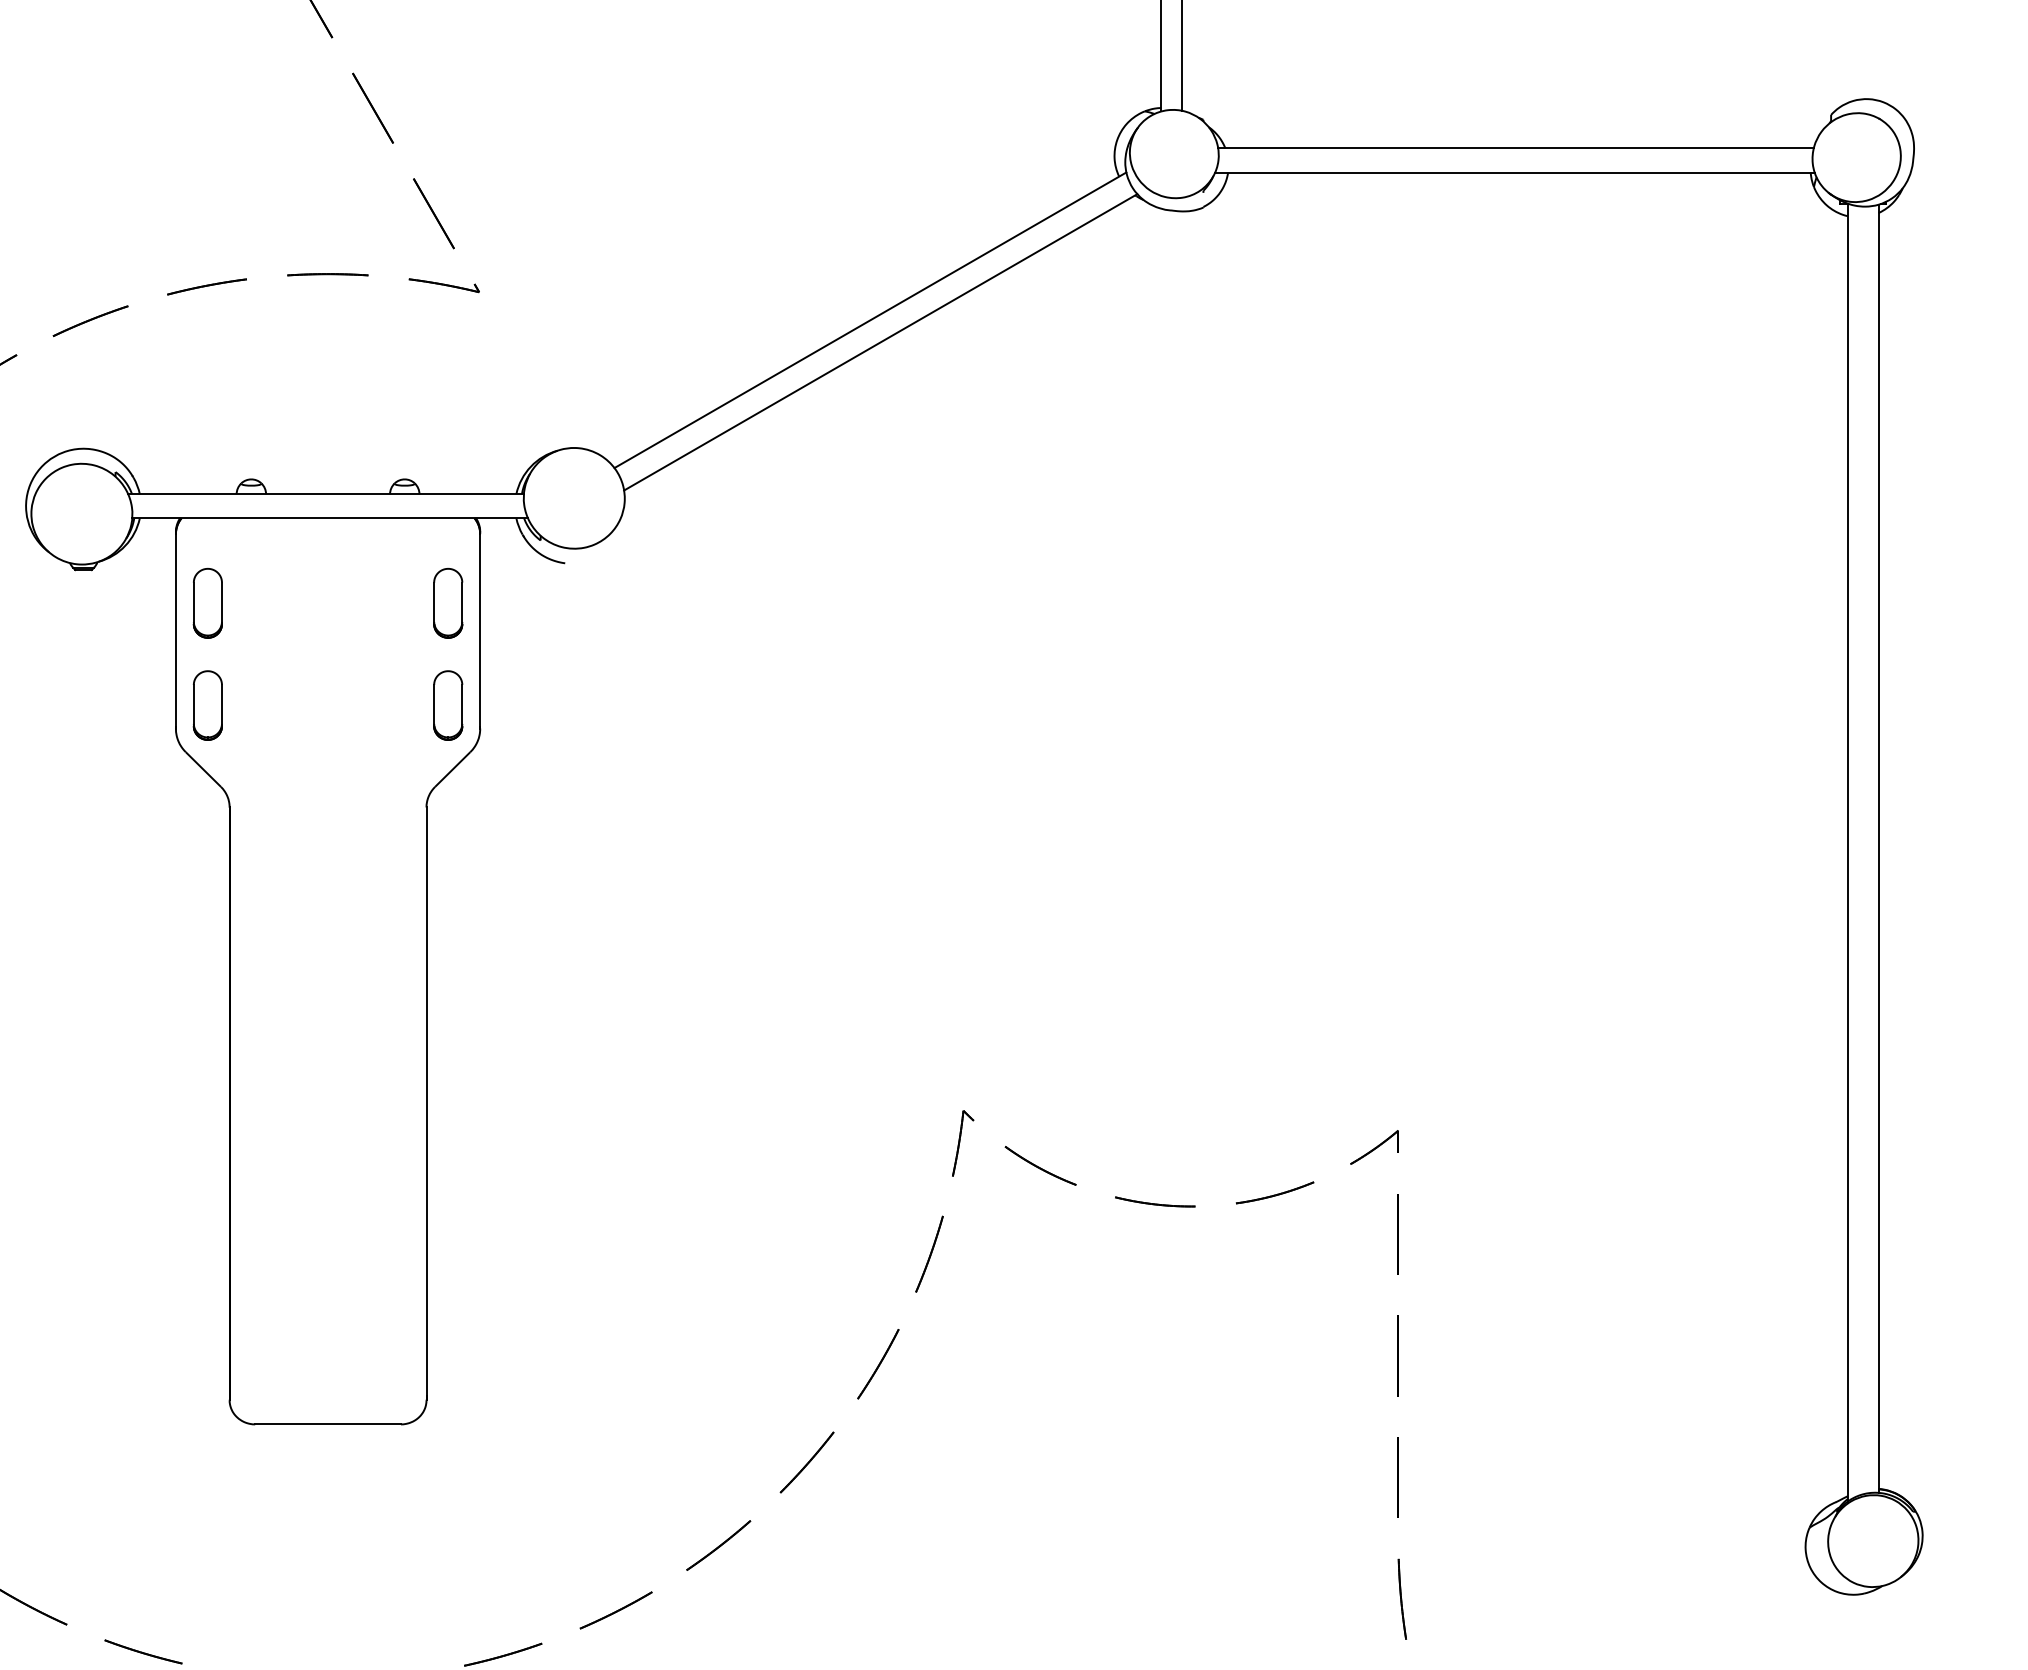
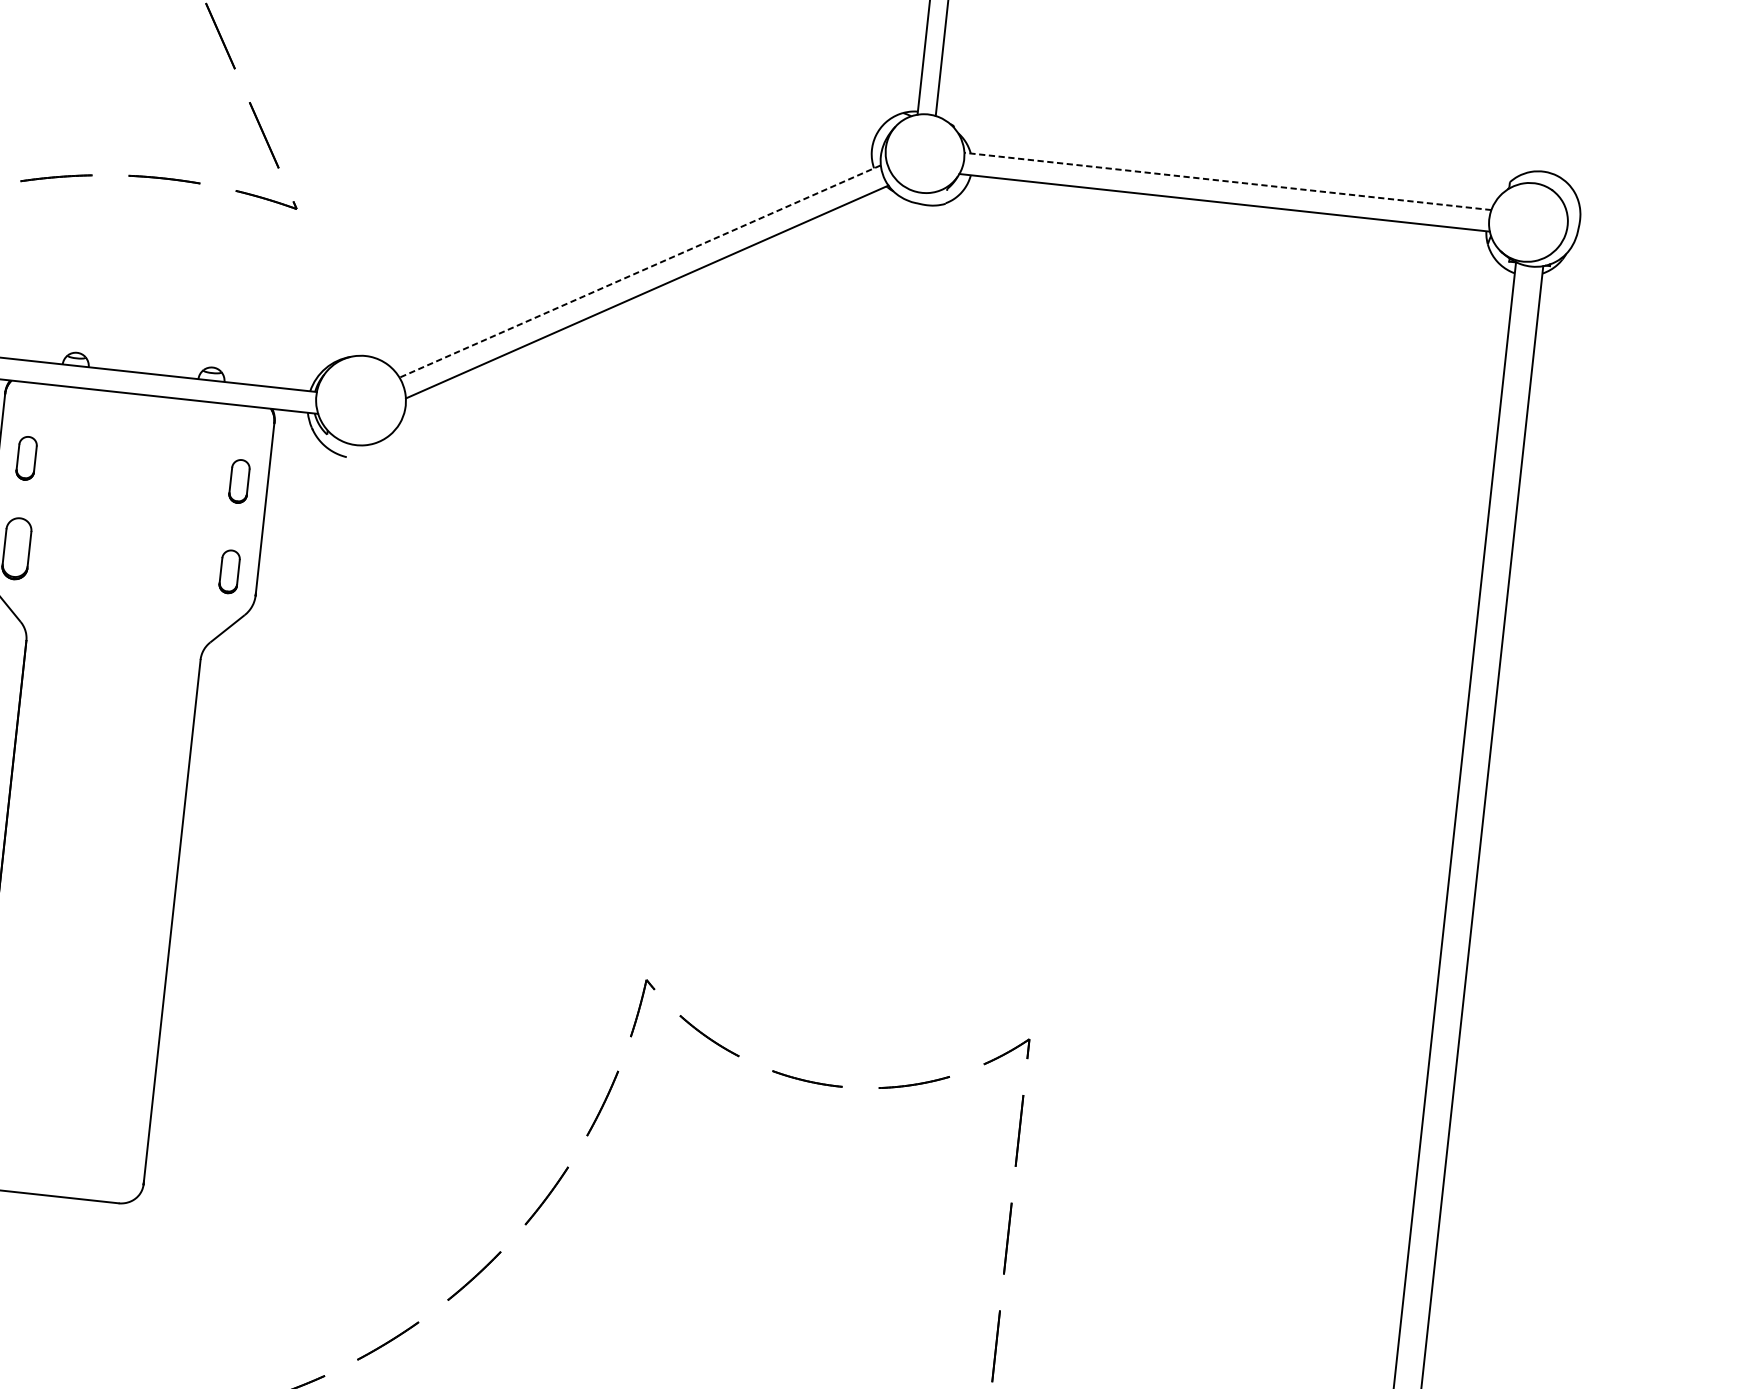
line: (1515, 148) -> (1227, 181), solid -> dashed
line: (870, 320) -> (640, 271), solid -> dashed
part: (207, 603) -> (26, 458), size x0.7
part: (448, 603) -> (239, 481), size x0.7
part: (448, 705) -> (229, 571), size x0.7

